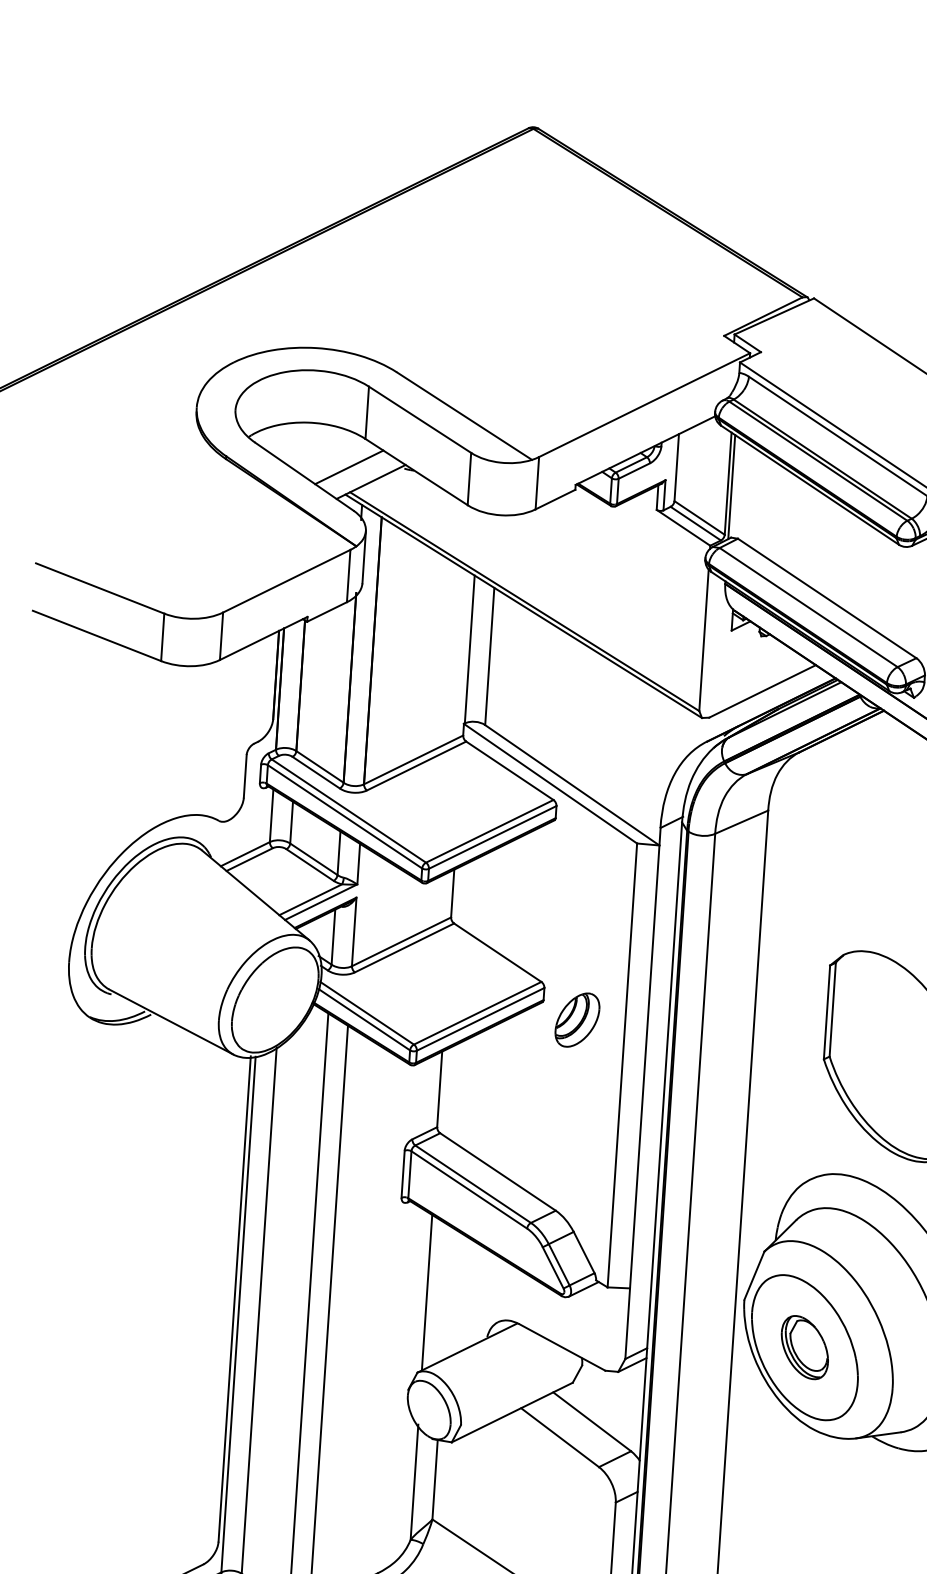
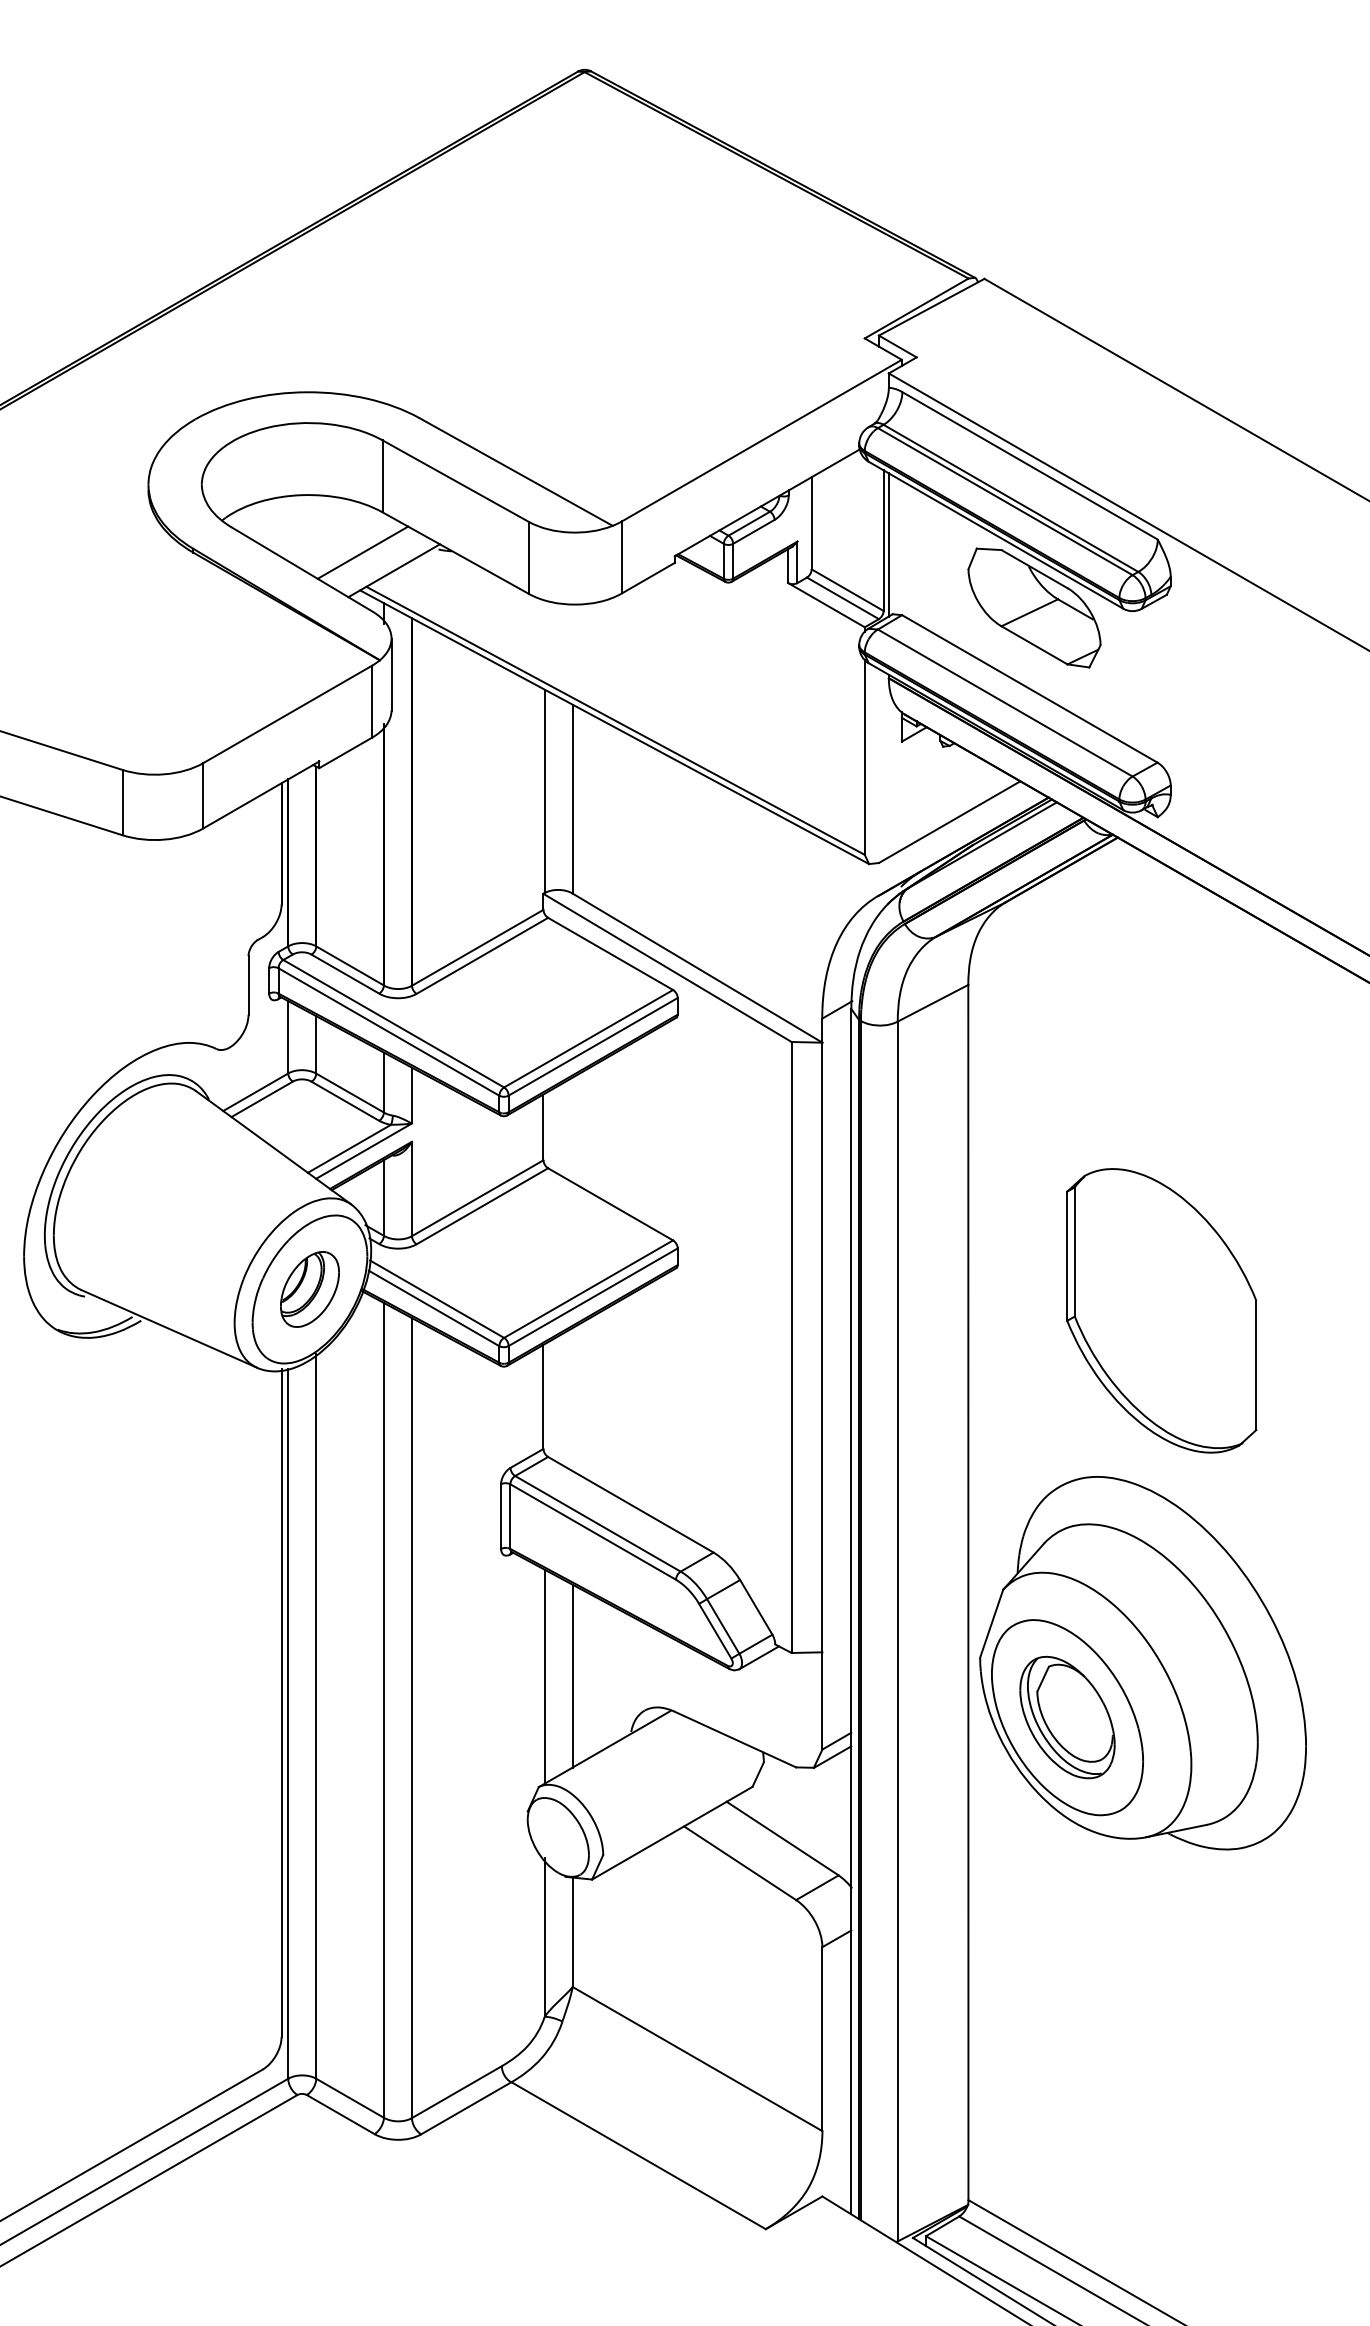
part: (834, 539) -> (1034, 607), added
part: (577, 1020) -> (309, 1289), moved
line: (447, 1293) -> (572, 1675), added
part: (804, 1347) -> (1067, 1717), size x1.43

